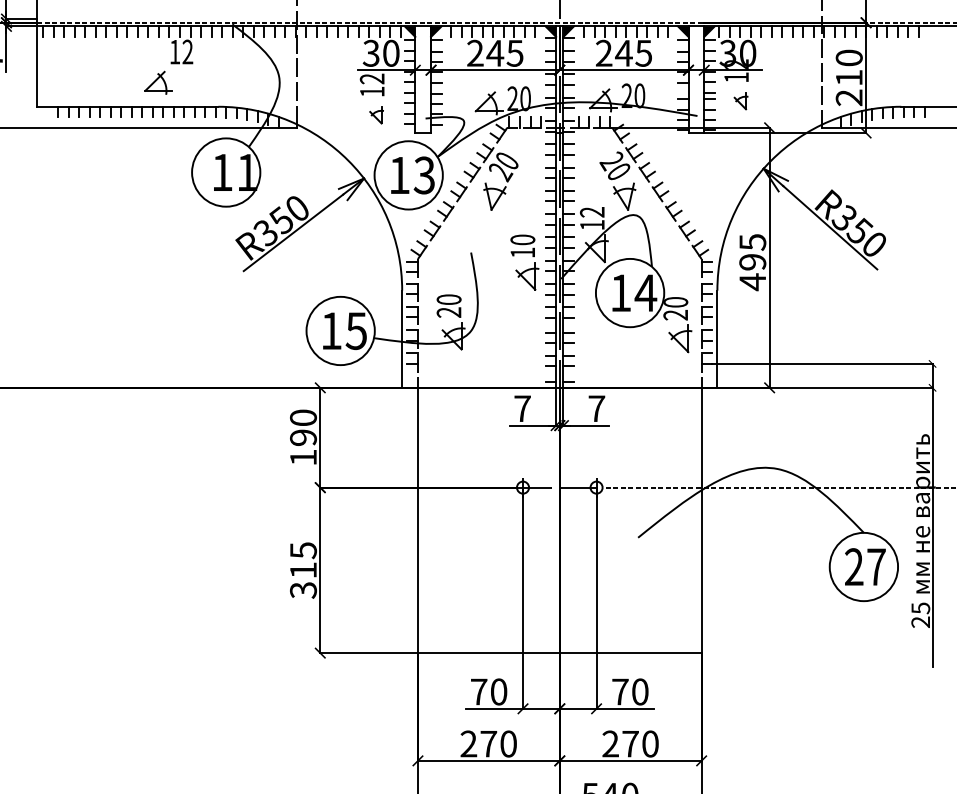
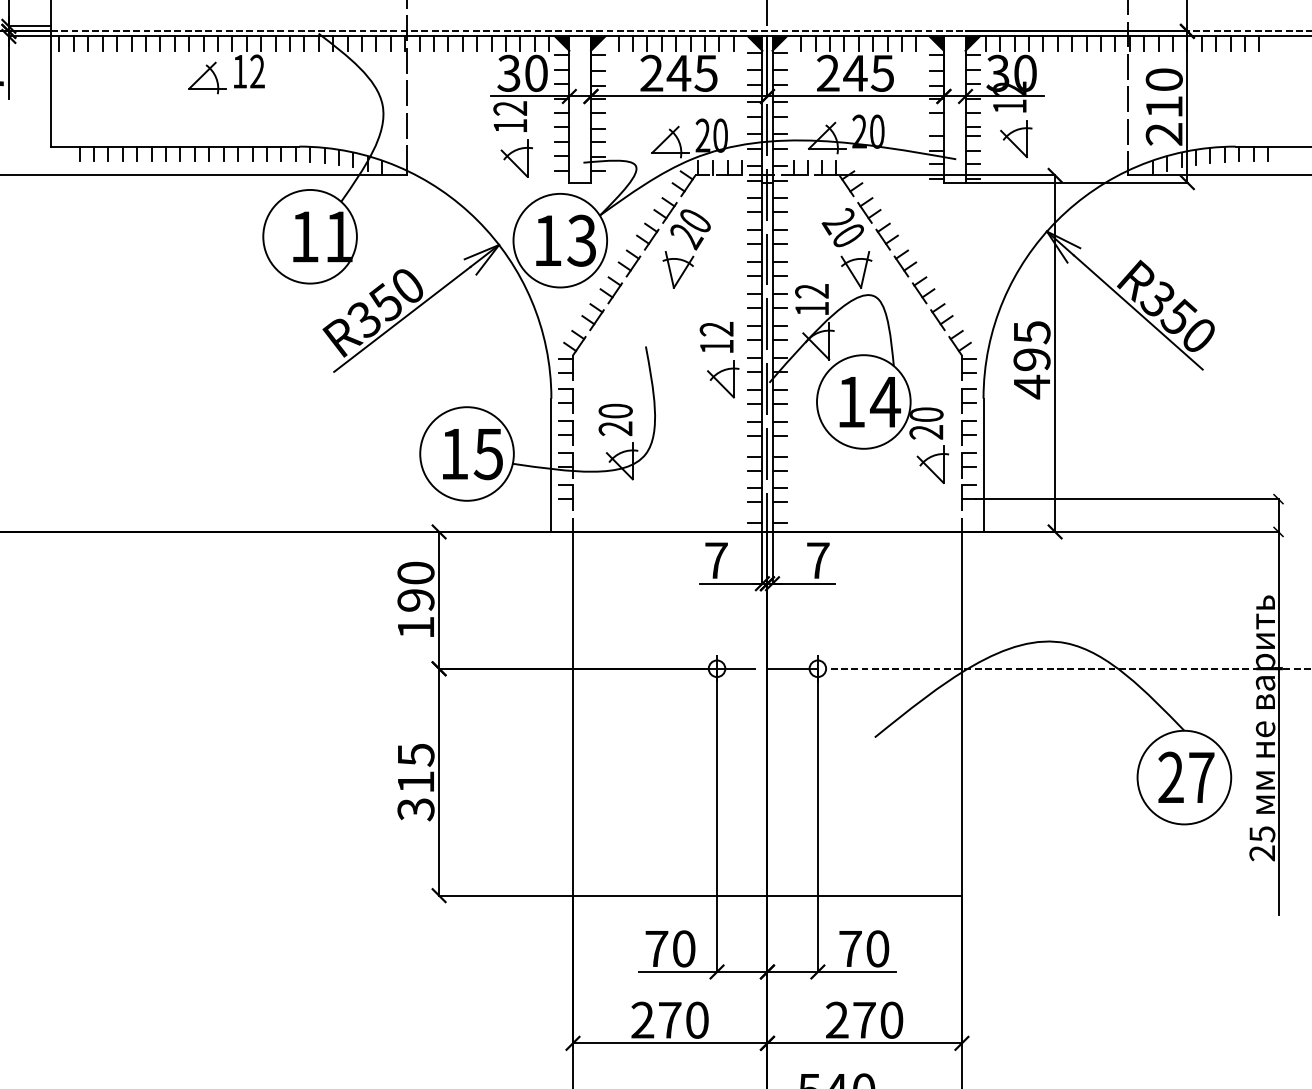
part: (158, 82) -> (207, 77), moved
part: (741, 101) -> (1016, 139), size x1.67
part: (376, 115) -> (516, 158), size x1.67
text: (522, 239) -> (716, 328), 10 -> 12

